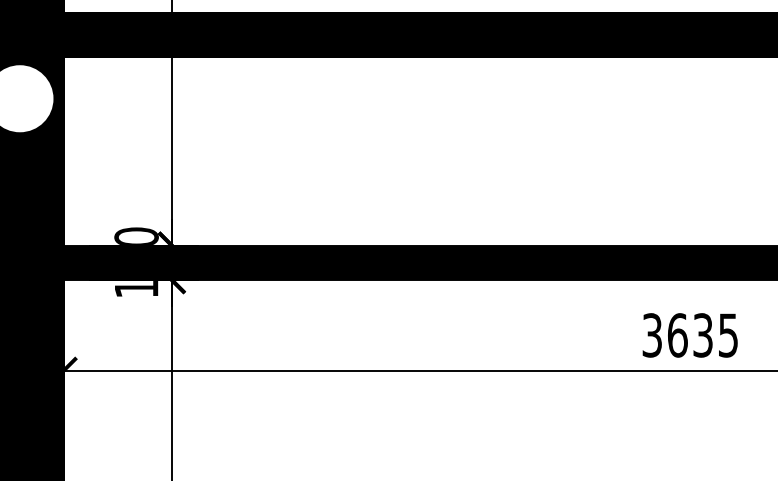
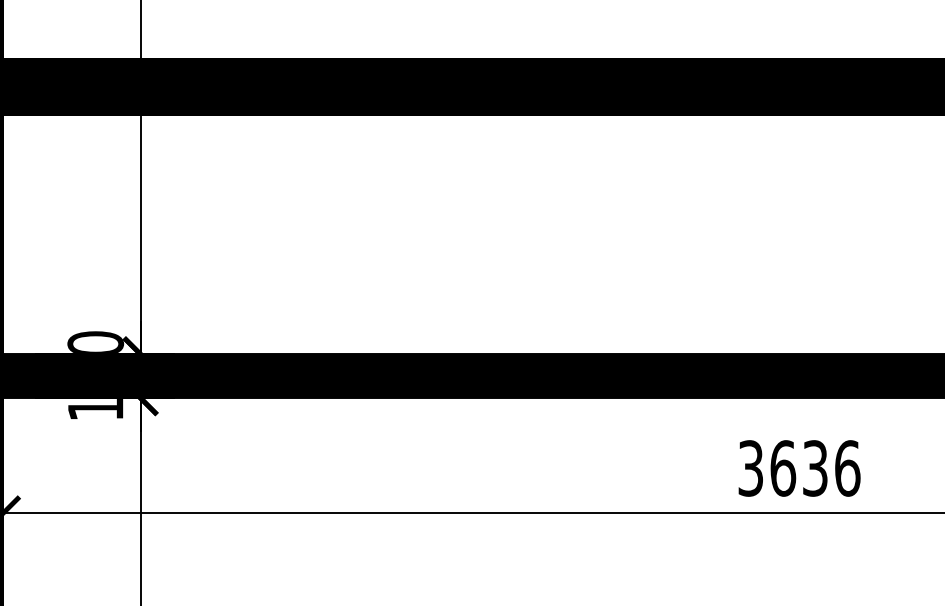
text: (728, 335) -> (847, 468), 3635 -> 3636

